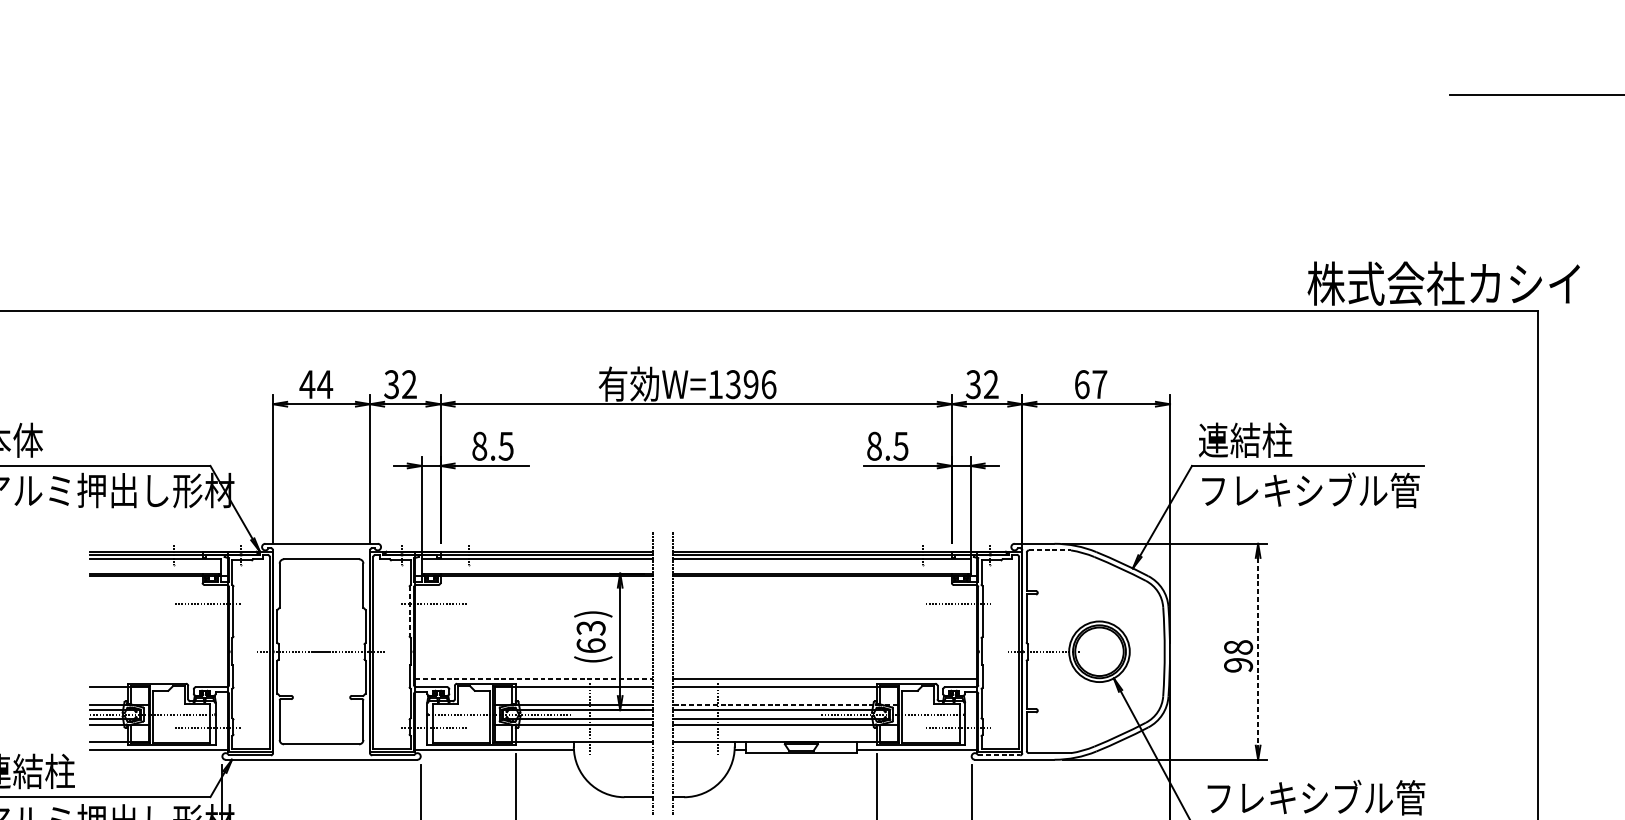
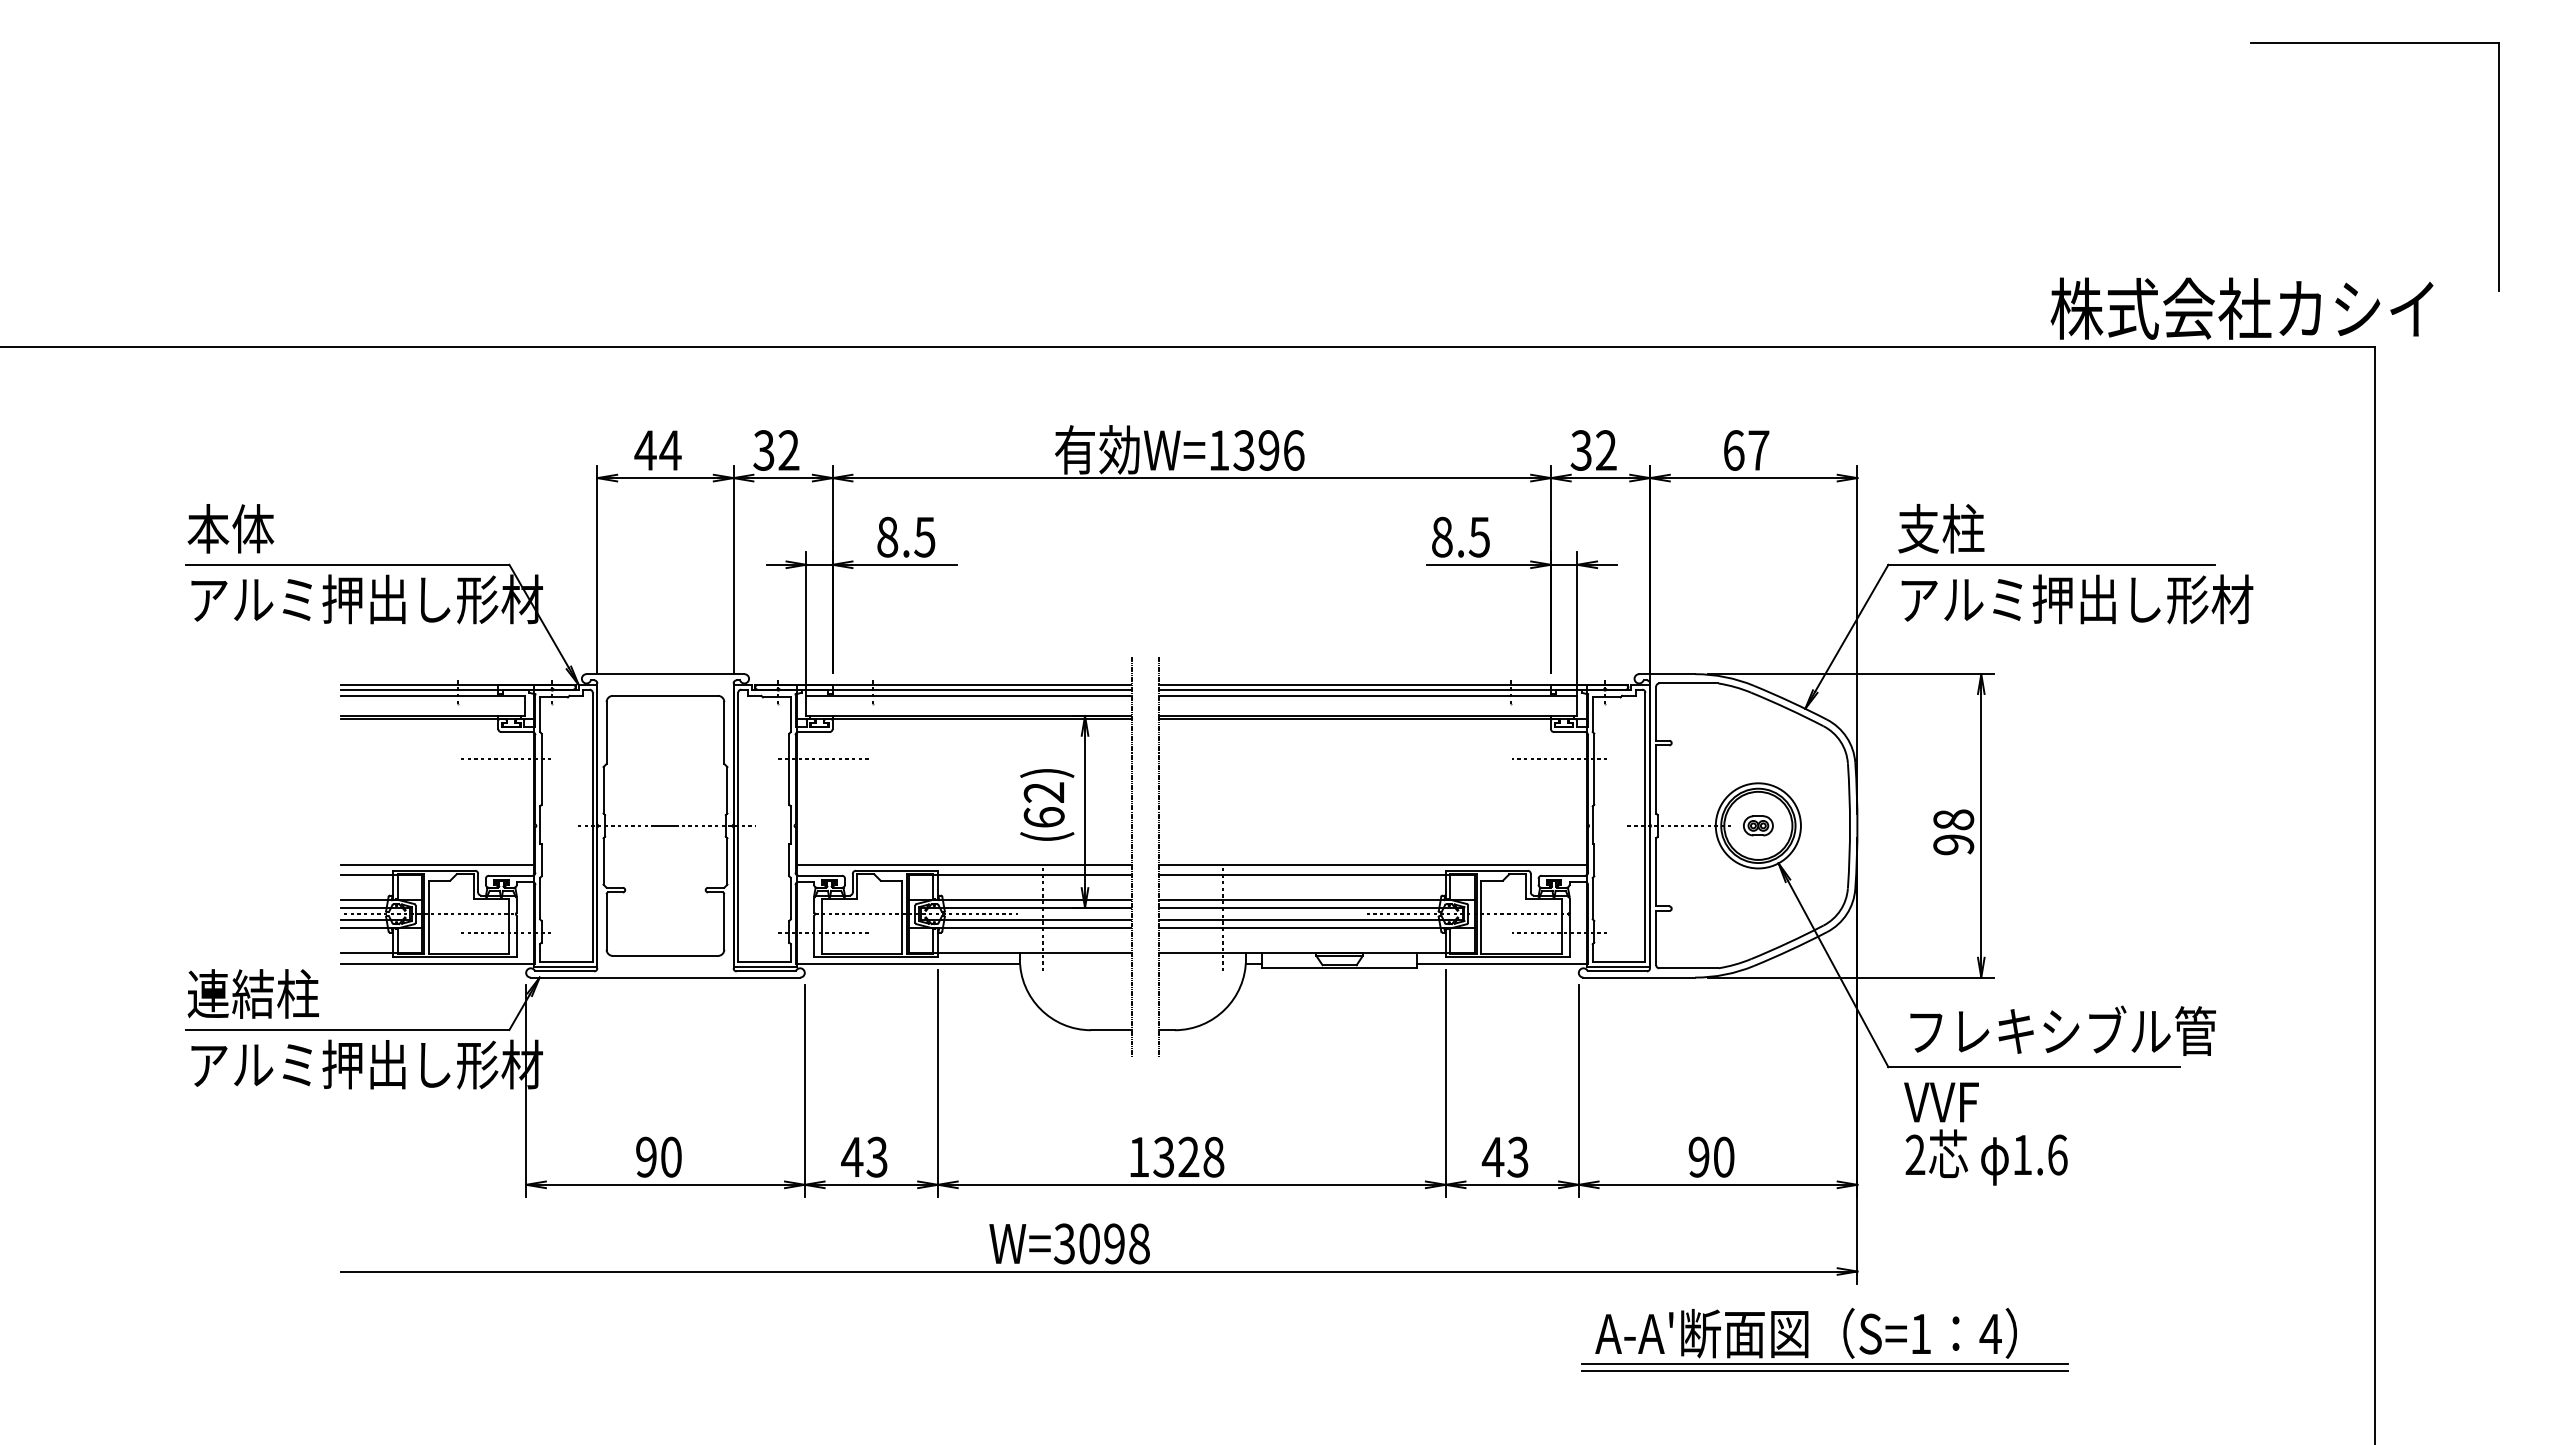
text: (1245, 440) -> (1963, 528), 連結柱 -> 支柱
text: (1326, 489) -> (2077, 598), フレキシブル管 -> アルミ押出し形材
line: (1049, 550) -> (1688, 683), dashed -> solid
line: (409, 611) -> (789, 769), dashed -> solid
text: (591, 628) -> (1044, 792), (63) -> (62)
part: (1099, 651) -> (1758, 825), added
line: (1258, 651) -> (1981, 825), dashed -> solid
line: (158, 679) -> (436, 864), added
line: (534, 679) -> (964, 864), dashed -> solid
line: (785, 704) -> (1317, 900), dashed -> solid
line: (999, 755) -> (1617, 971), dashed -> solid

